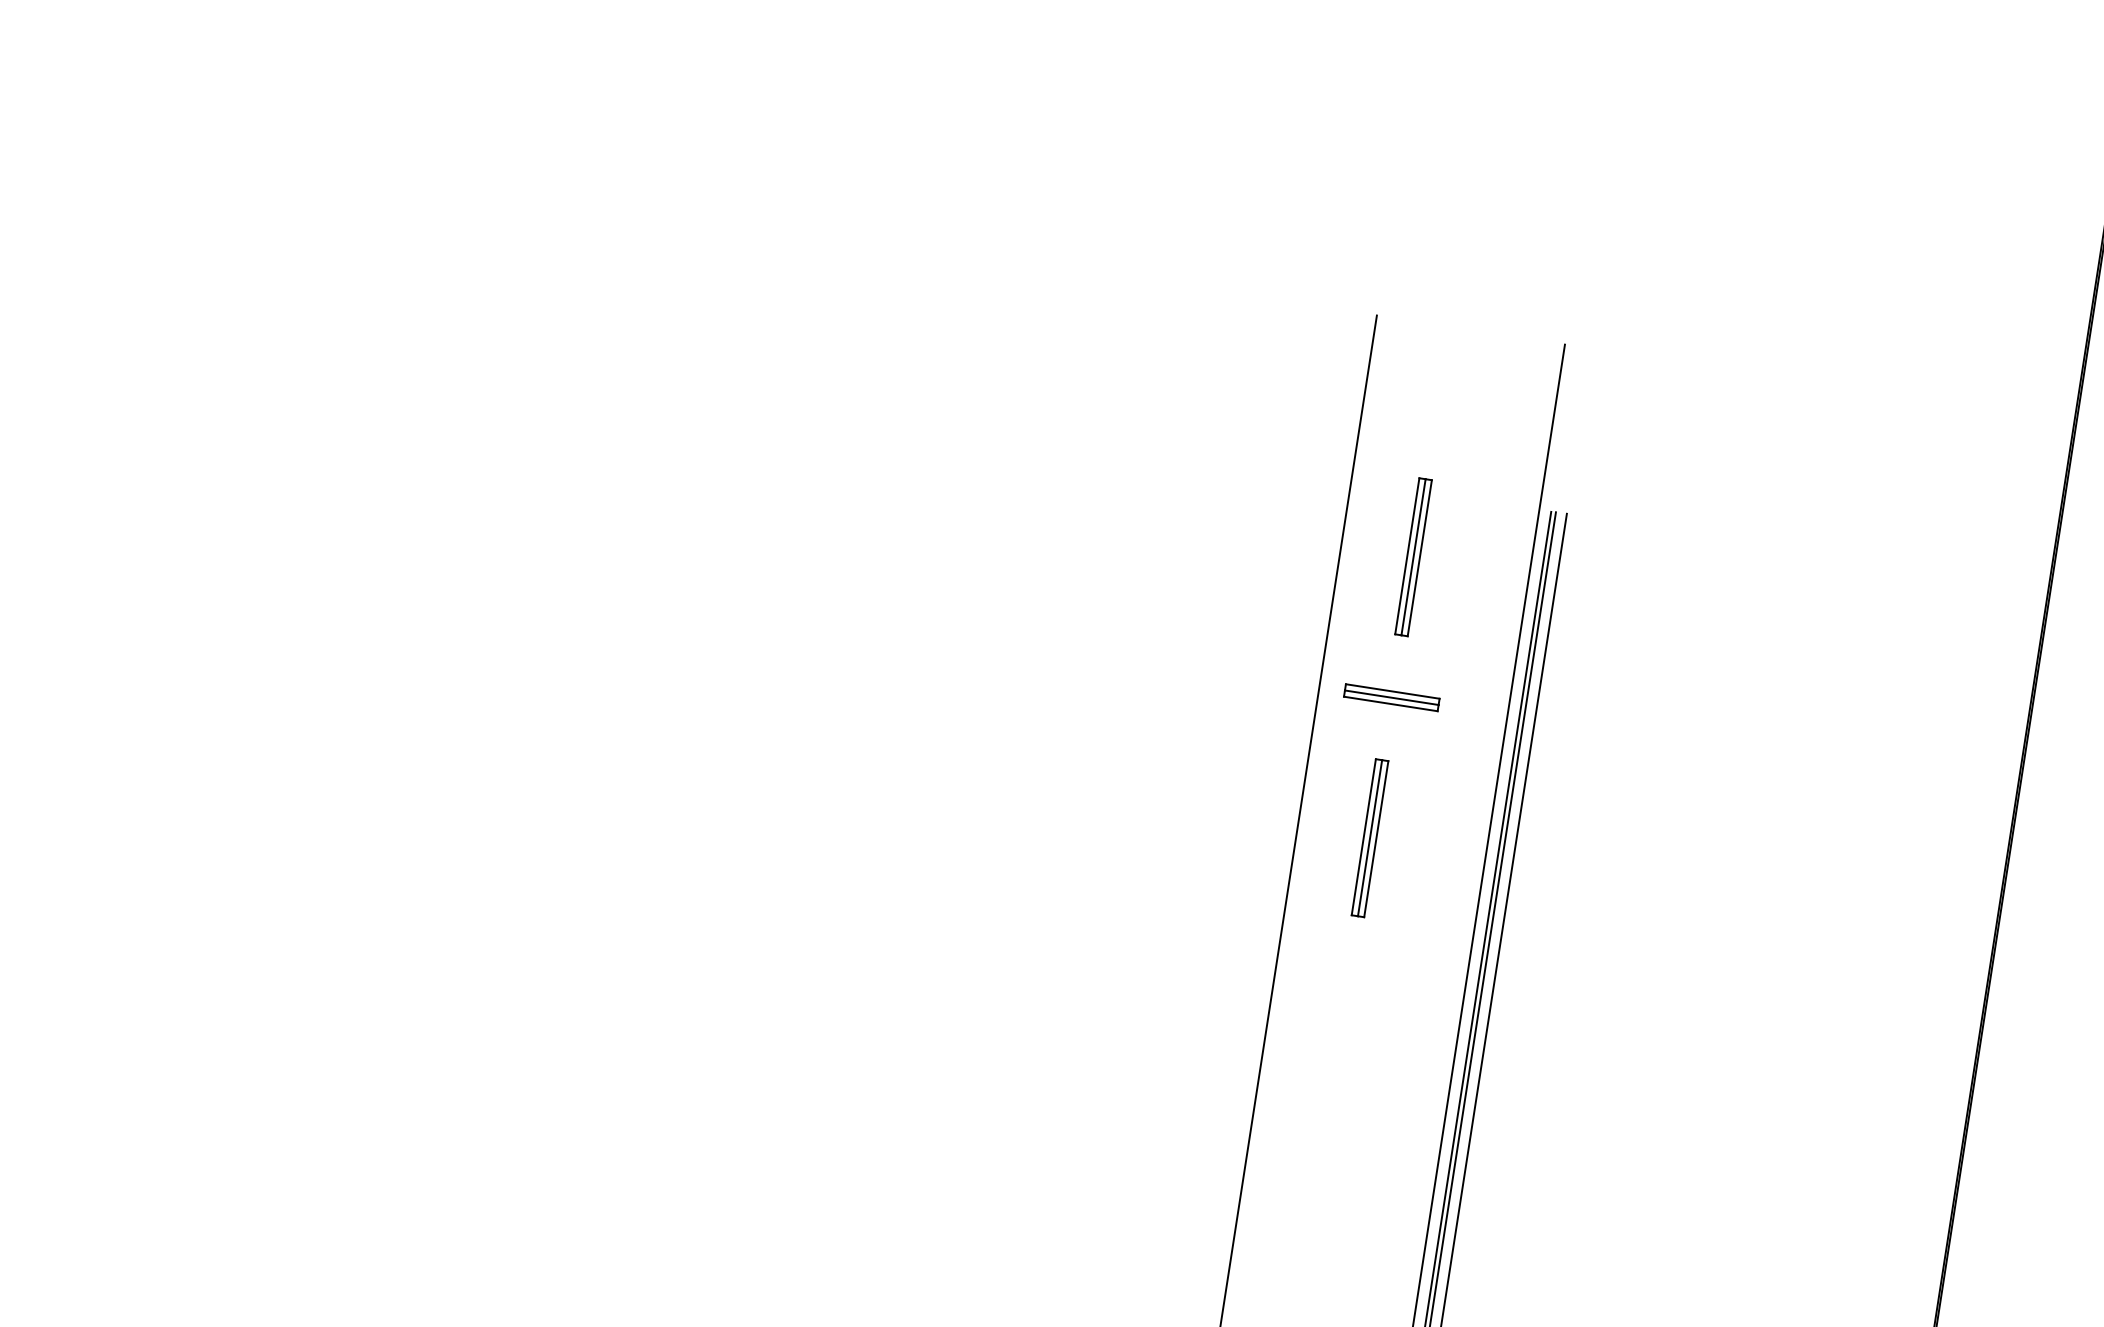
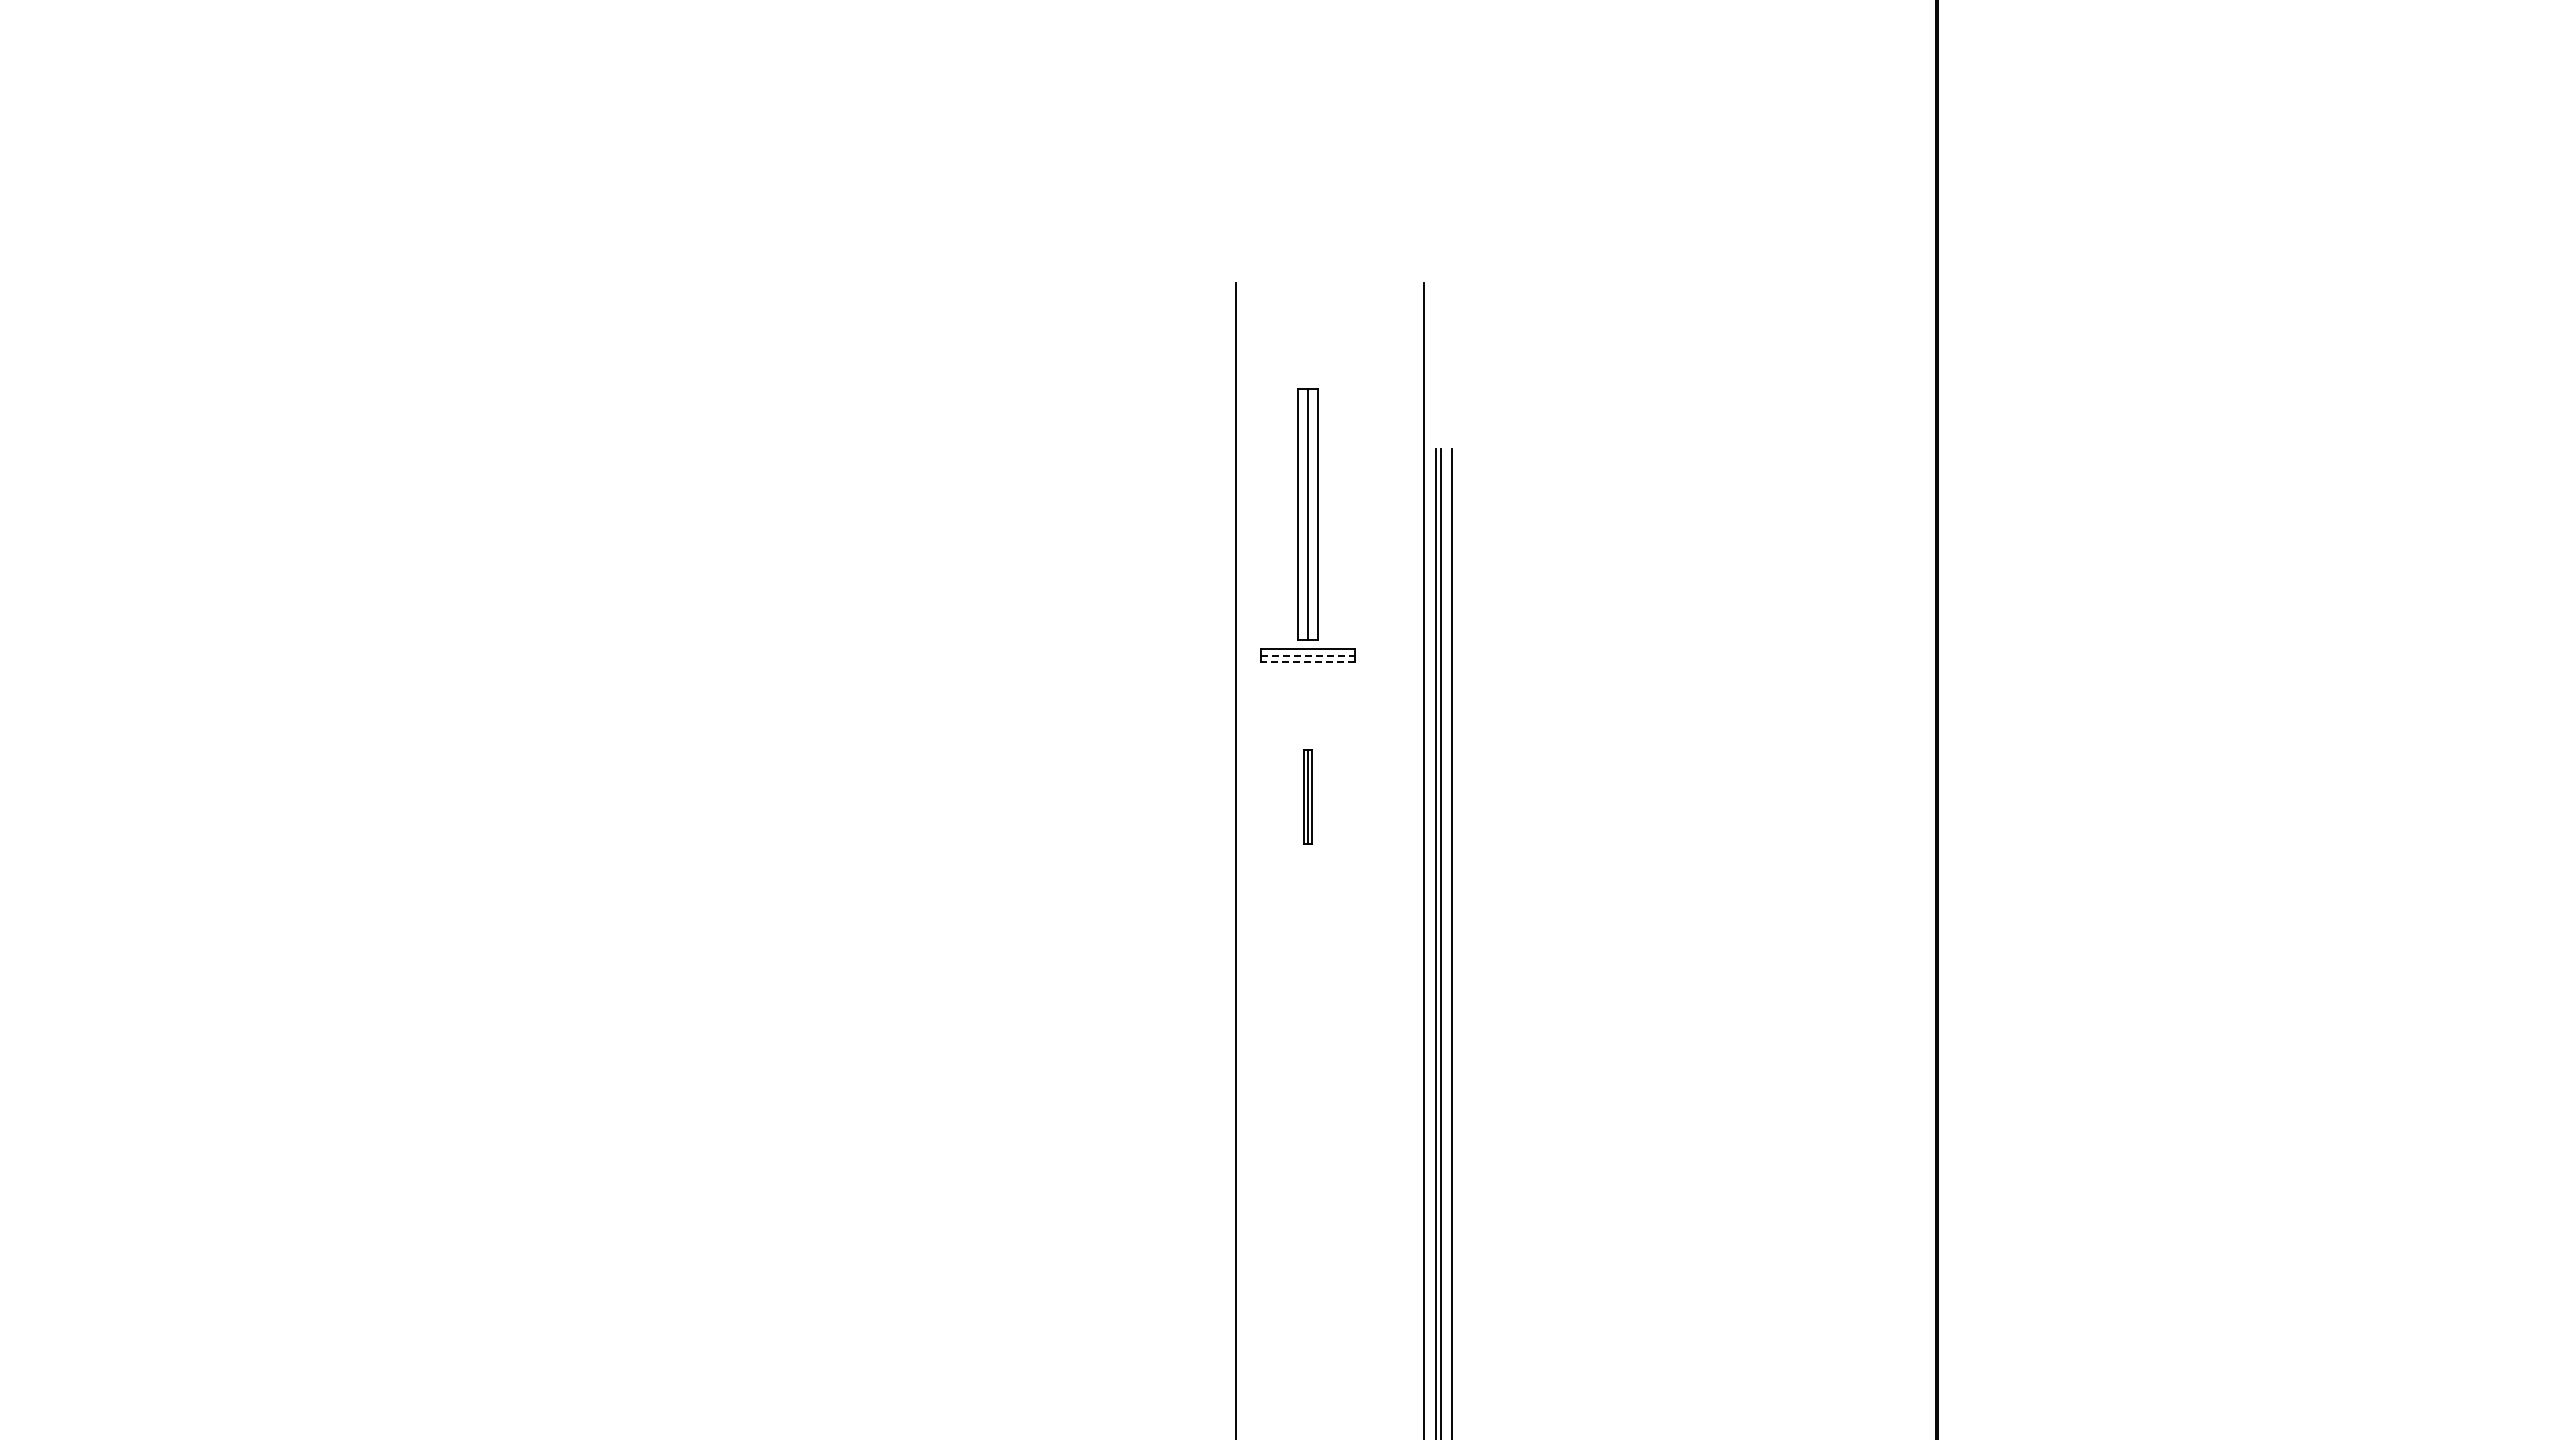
part: (1412, 557) -> (1307, 514), size x1.6
line: (1392, 697) -> (1308, 655), solid -> dashed
line: (1390, 703) -> (1307, 661), solid -> dashed
part: (1369, 837) -> (1307, 796), size x0.6

